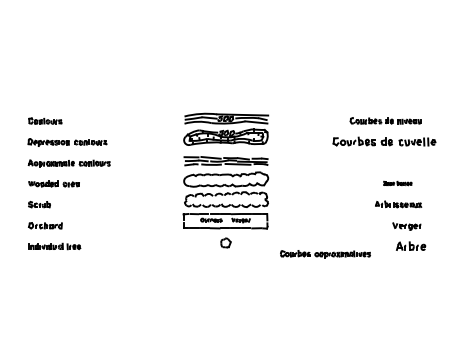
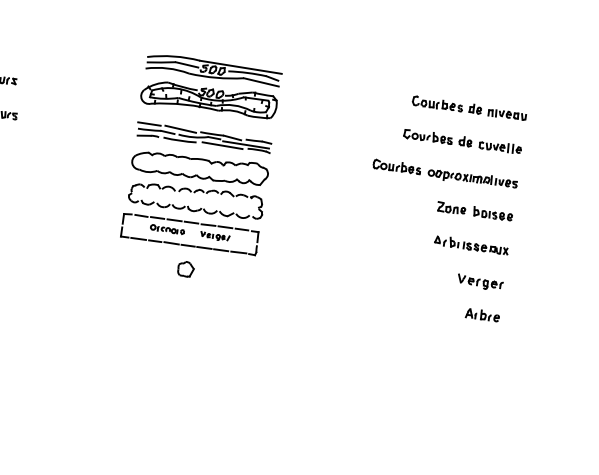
part: (384, 141) -> (462, 141), size x0.71
part: (397, 183) -> (474, 211), size x1.67
part: (411, 245) -> (483, 314), size x0.71
part: (325, 254) -> (445, 174), moved

